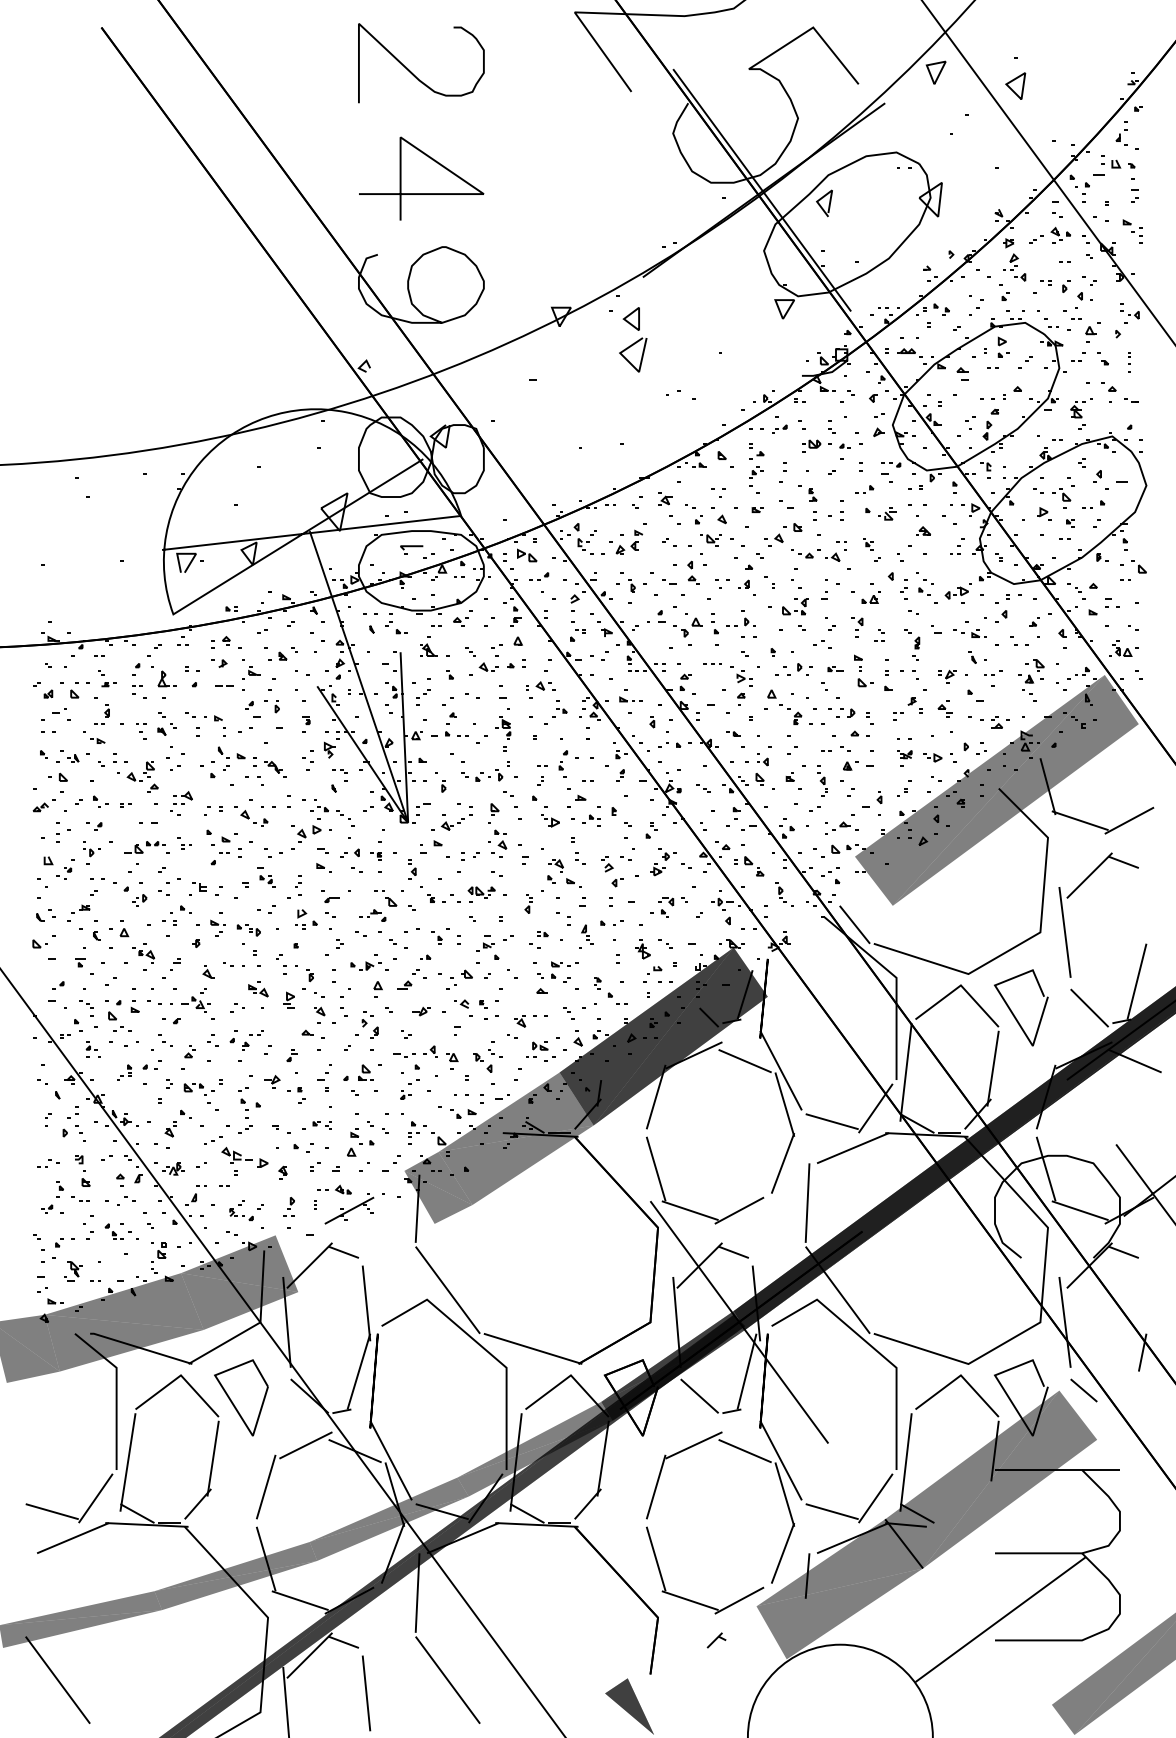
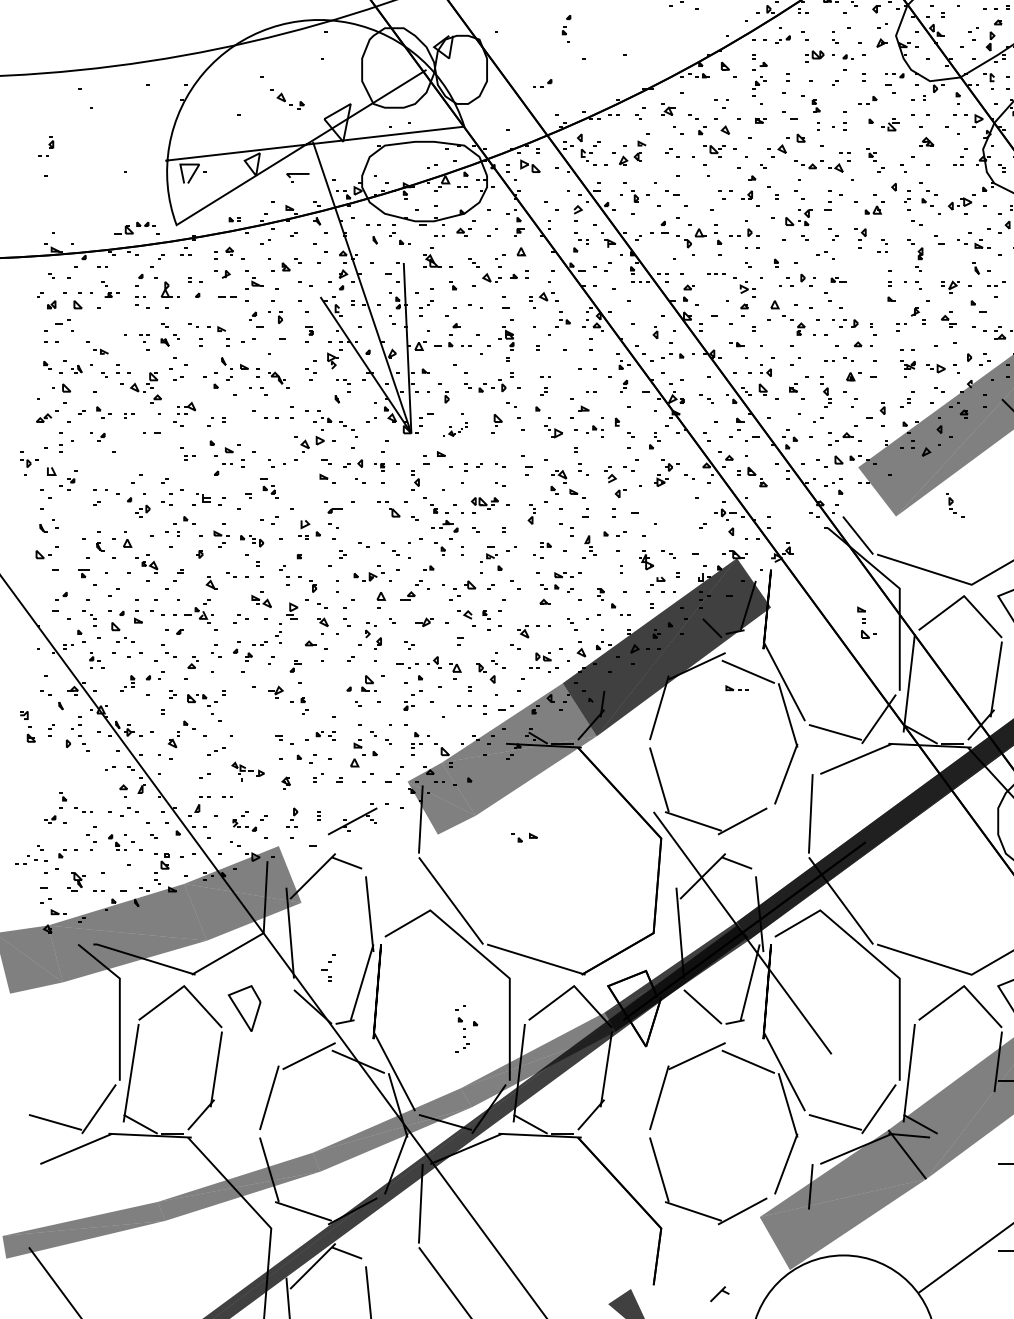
part: (411, 549) -> (297, 177), moved
part: (693, 572) -> (696, 183), removed
part: (539, 576) -> (542, 83), moved
part: (863, 670) -> (866, 622), moved
part: (630, 699) -> (736, 688), moved
part: (101, 714) -> (45, 146), moved
part: (563, 763) -> (566, 28), moved
part: (251, 816) -> (287, 99), moved
part: (451, 818) -> (454, 429), size x0.6
part: (497, 839) -> (500, 450), removed
part: (146, 847) -> (136, 228), moved
part: (91, 852) -> (28, 463), moved
part: (298, 885) -> (278, 634), moved
part: (784, 894) -> (954, 505), moved
part: (672, 907) -> (675, 518), removed
part: (78, 912) -> (81, 523), removed
part: (372, 915) -> (444, 526), moved
part: (324, 1077) -> (327, 967), moved
part: (249, 1110) -> (466, 1029), moved
part: (463, 1113) -> (524, 837), moved
part: (244, 1161) -> (247, 772), size x0.7
part: (48, 1163) -> (26, 860), moved
part: (173, 1168) -> (176, 779), removed
part: (82, 1170) -> (27, 726), moved
part: (334, 1189) -> (337, 800), removed
part: (241, 1397) -> (244, 1008), size x0.6
part: (716, 1640) -> (719, 1294), moved

